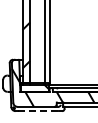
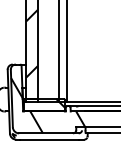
line: (38, 111) -> (49, 140), dashed -> solid

